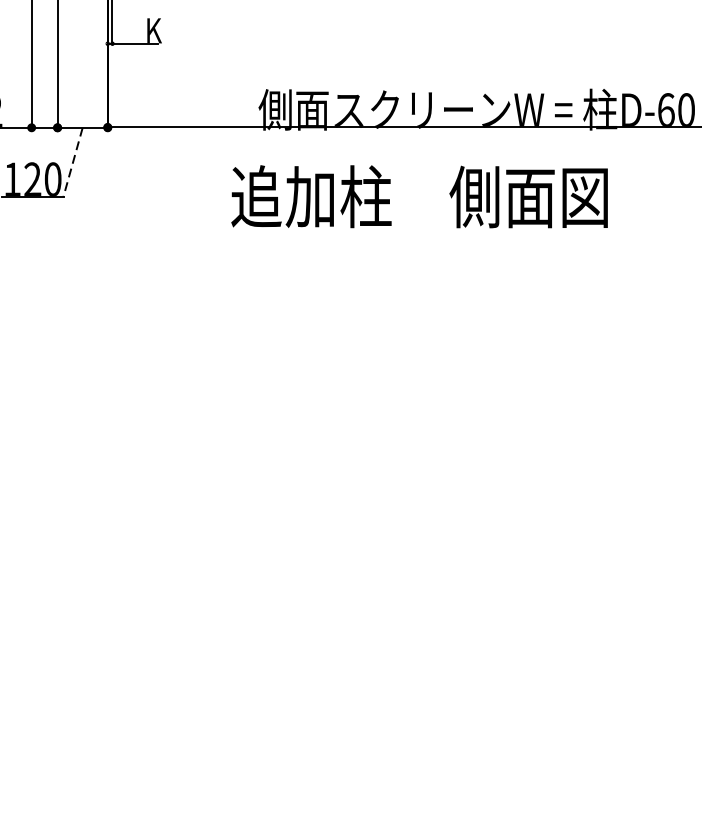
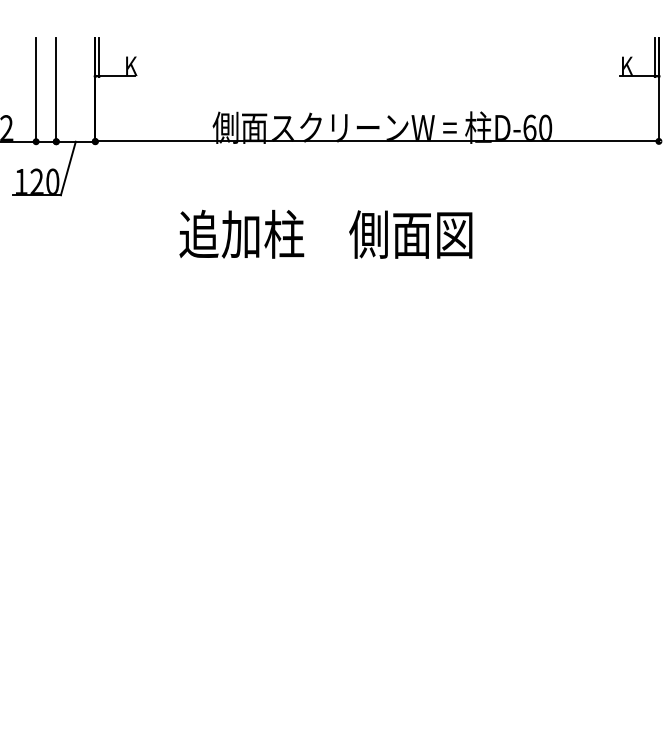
line: (73, 162) -> (68, 168), dashed -> solid
text: (419, 195) -> (325, 233), moved

